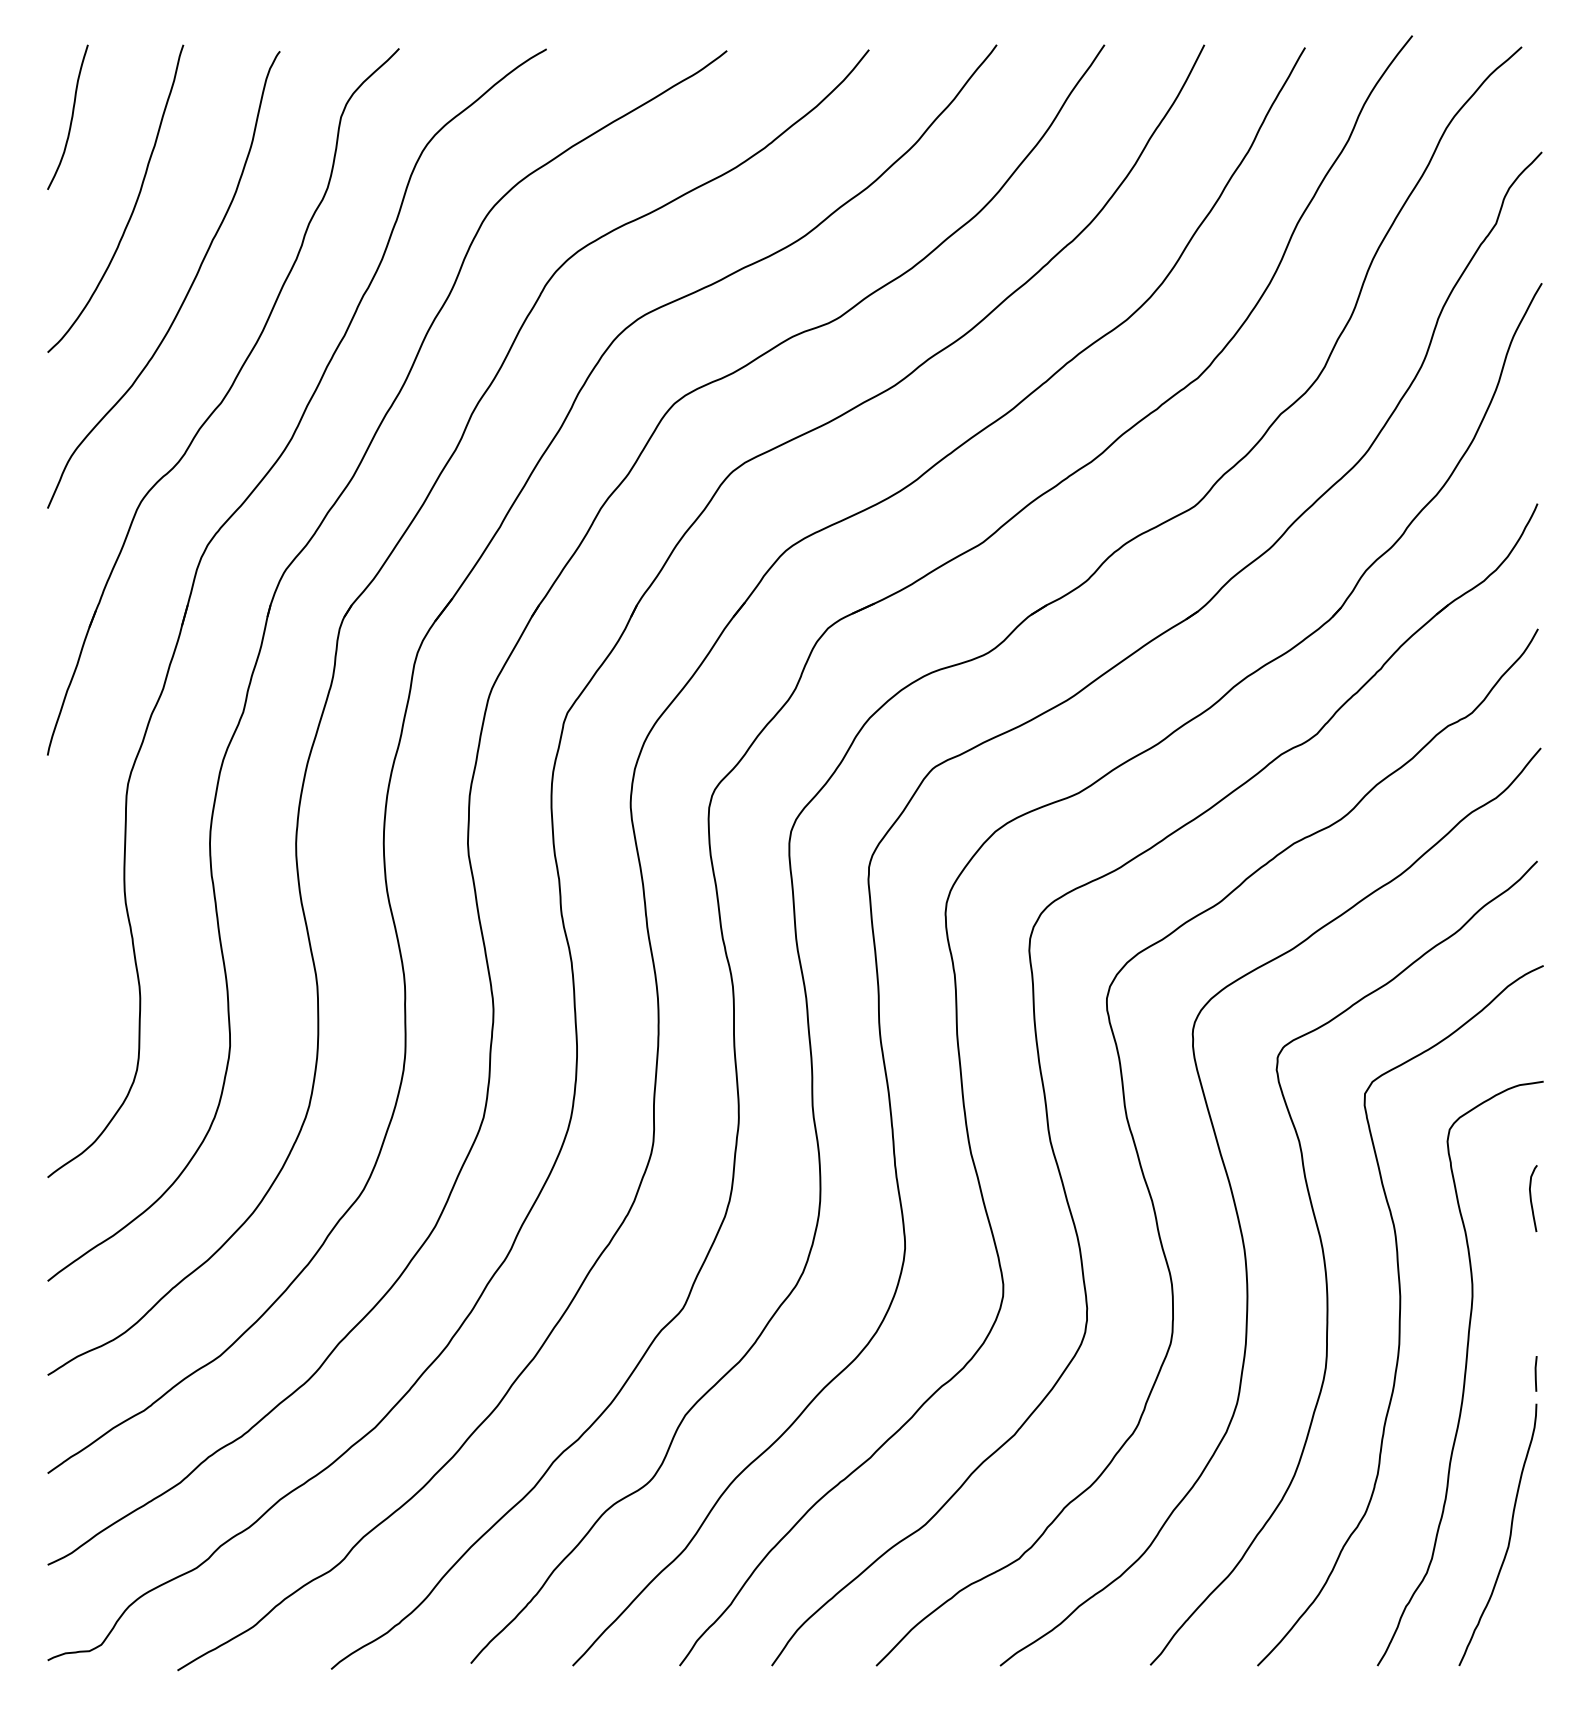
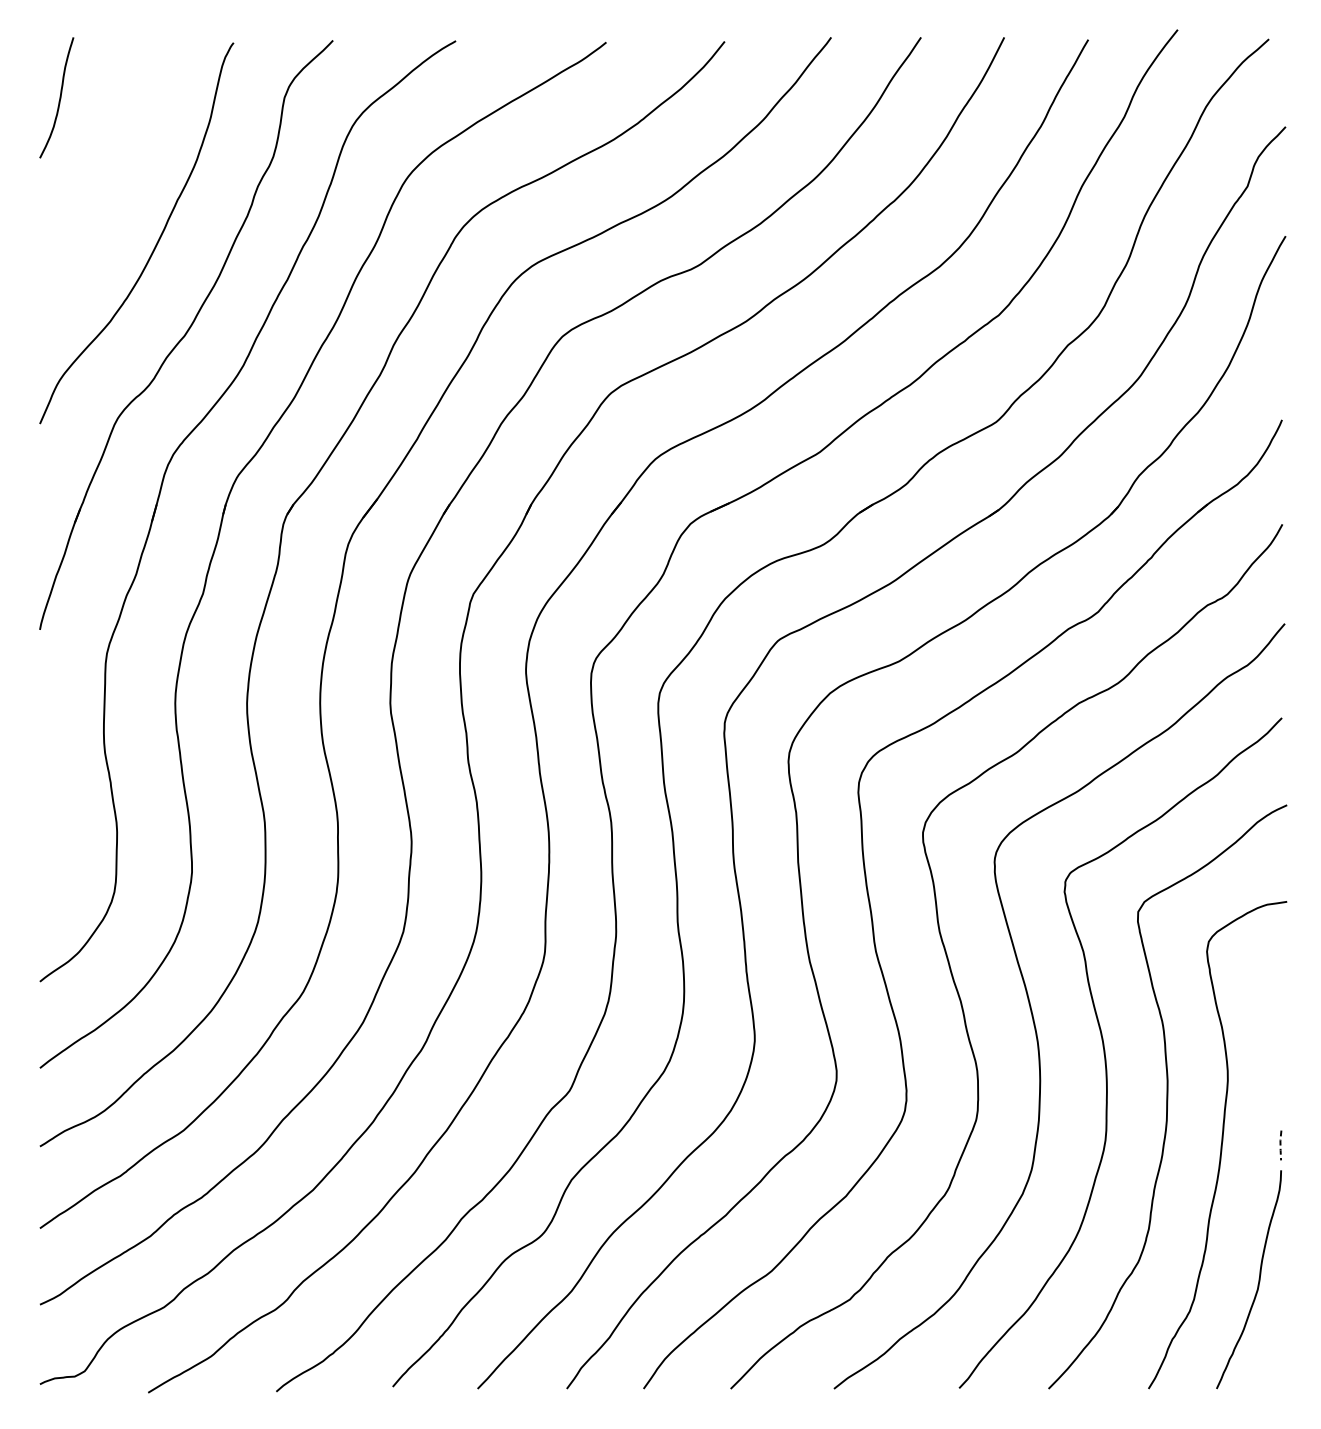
curve: (134, 204) -> (112, 170), removed
curve: (1531, 1198) -> (1277, 999), removed
line: (1535, 1373) -> (1280, 1145), solid -> dashed

